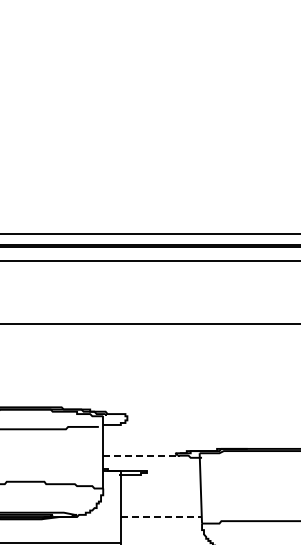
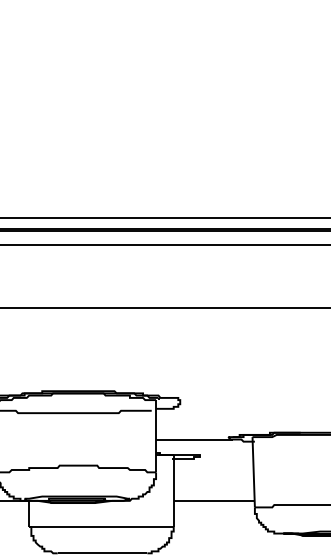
line: (140, 455) -> (193, 439), dashed -> solid
line: (161, 516) -> (214, 500), dashed -> solid

